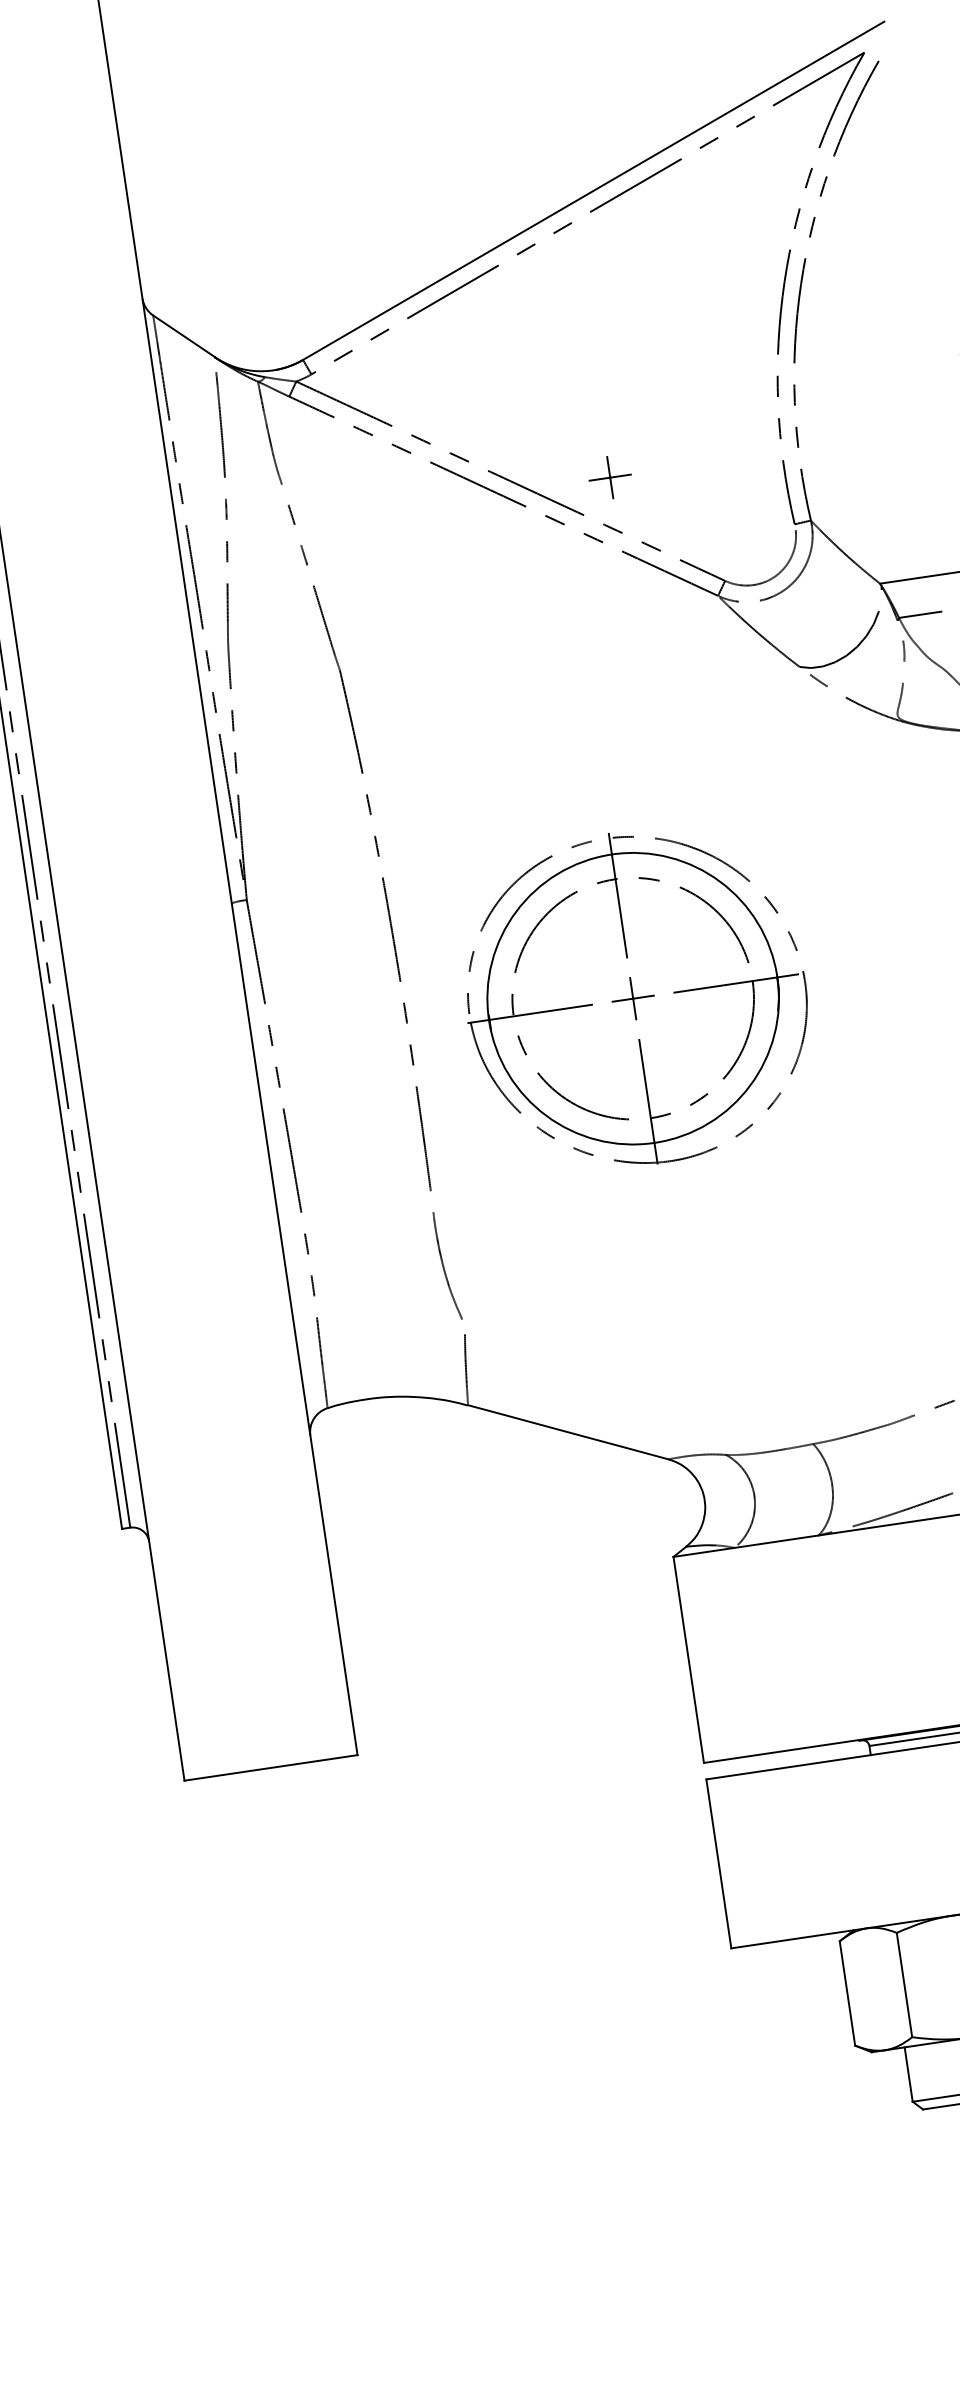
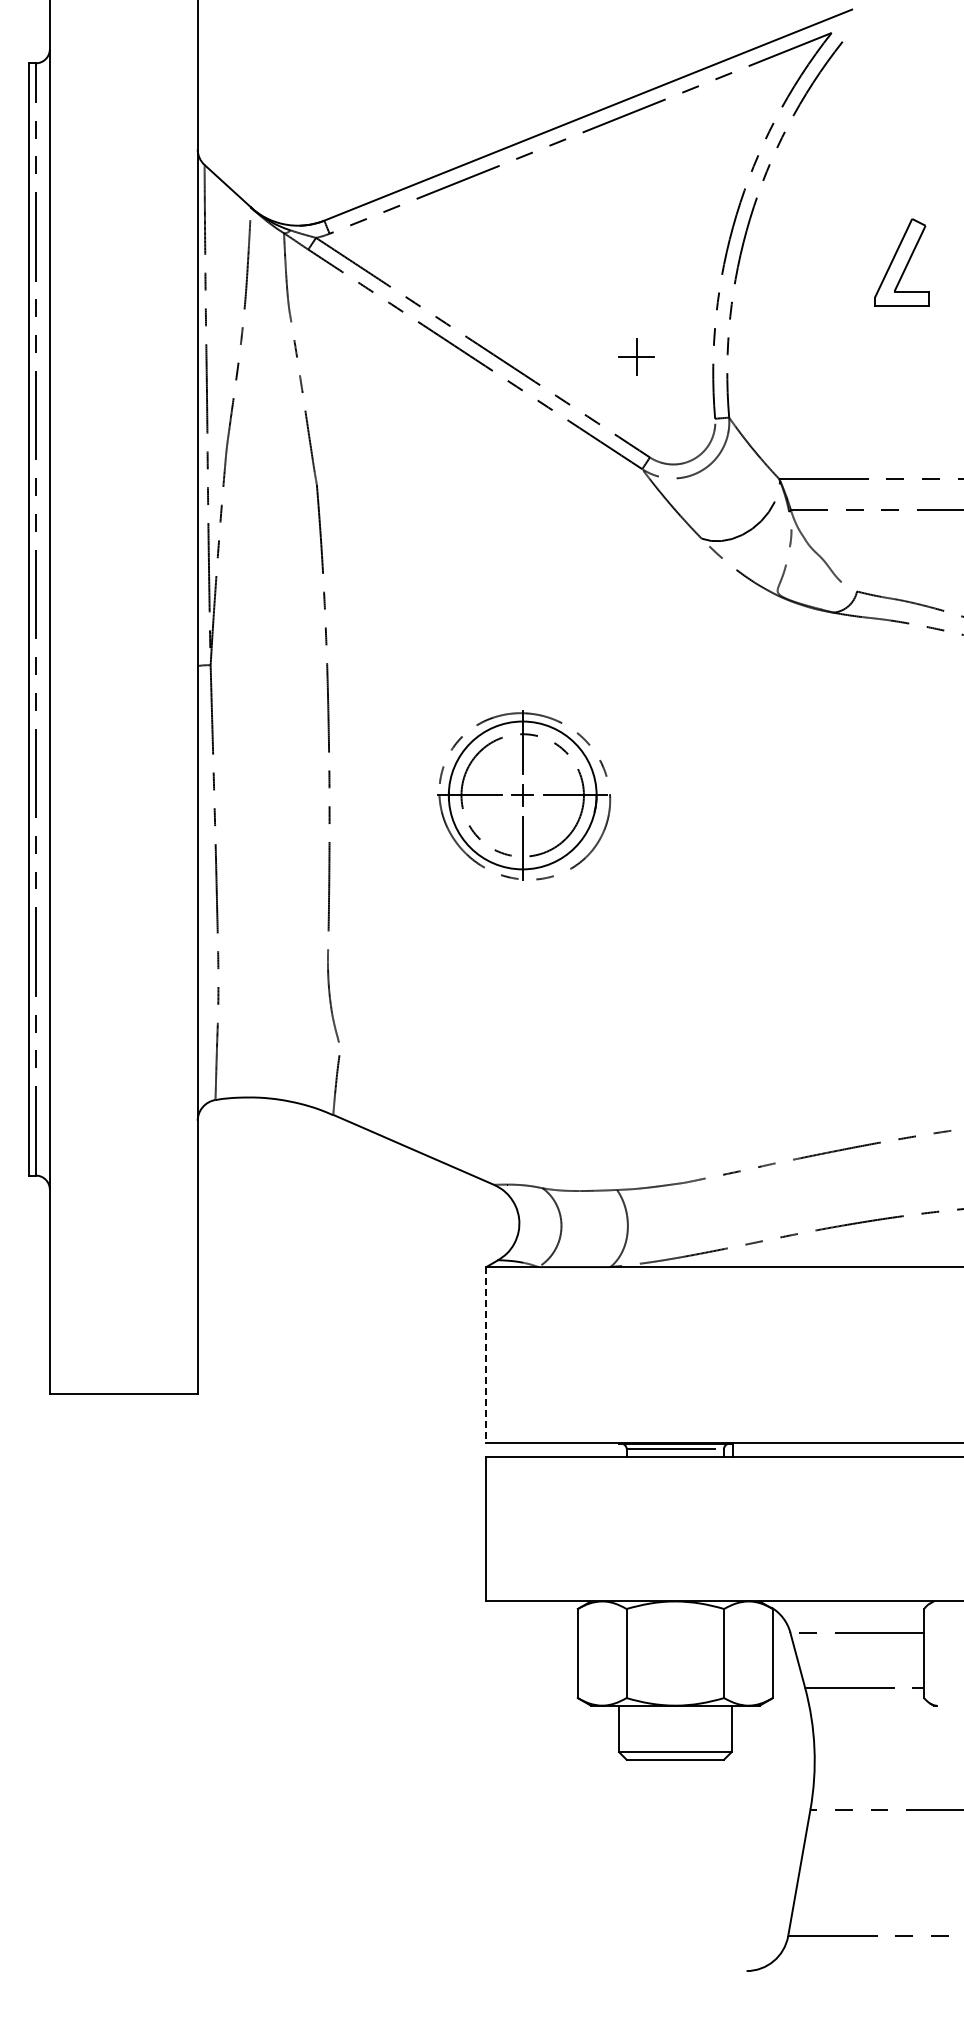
part: (609, 477) -> (636, 356), moved
part: (636, 998) -> (524, 795), size x0.6
line: (688, 1660) -> (486, 1355), solid -> dashed

